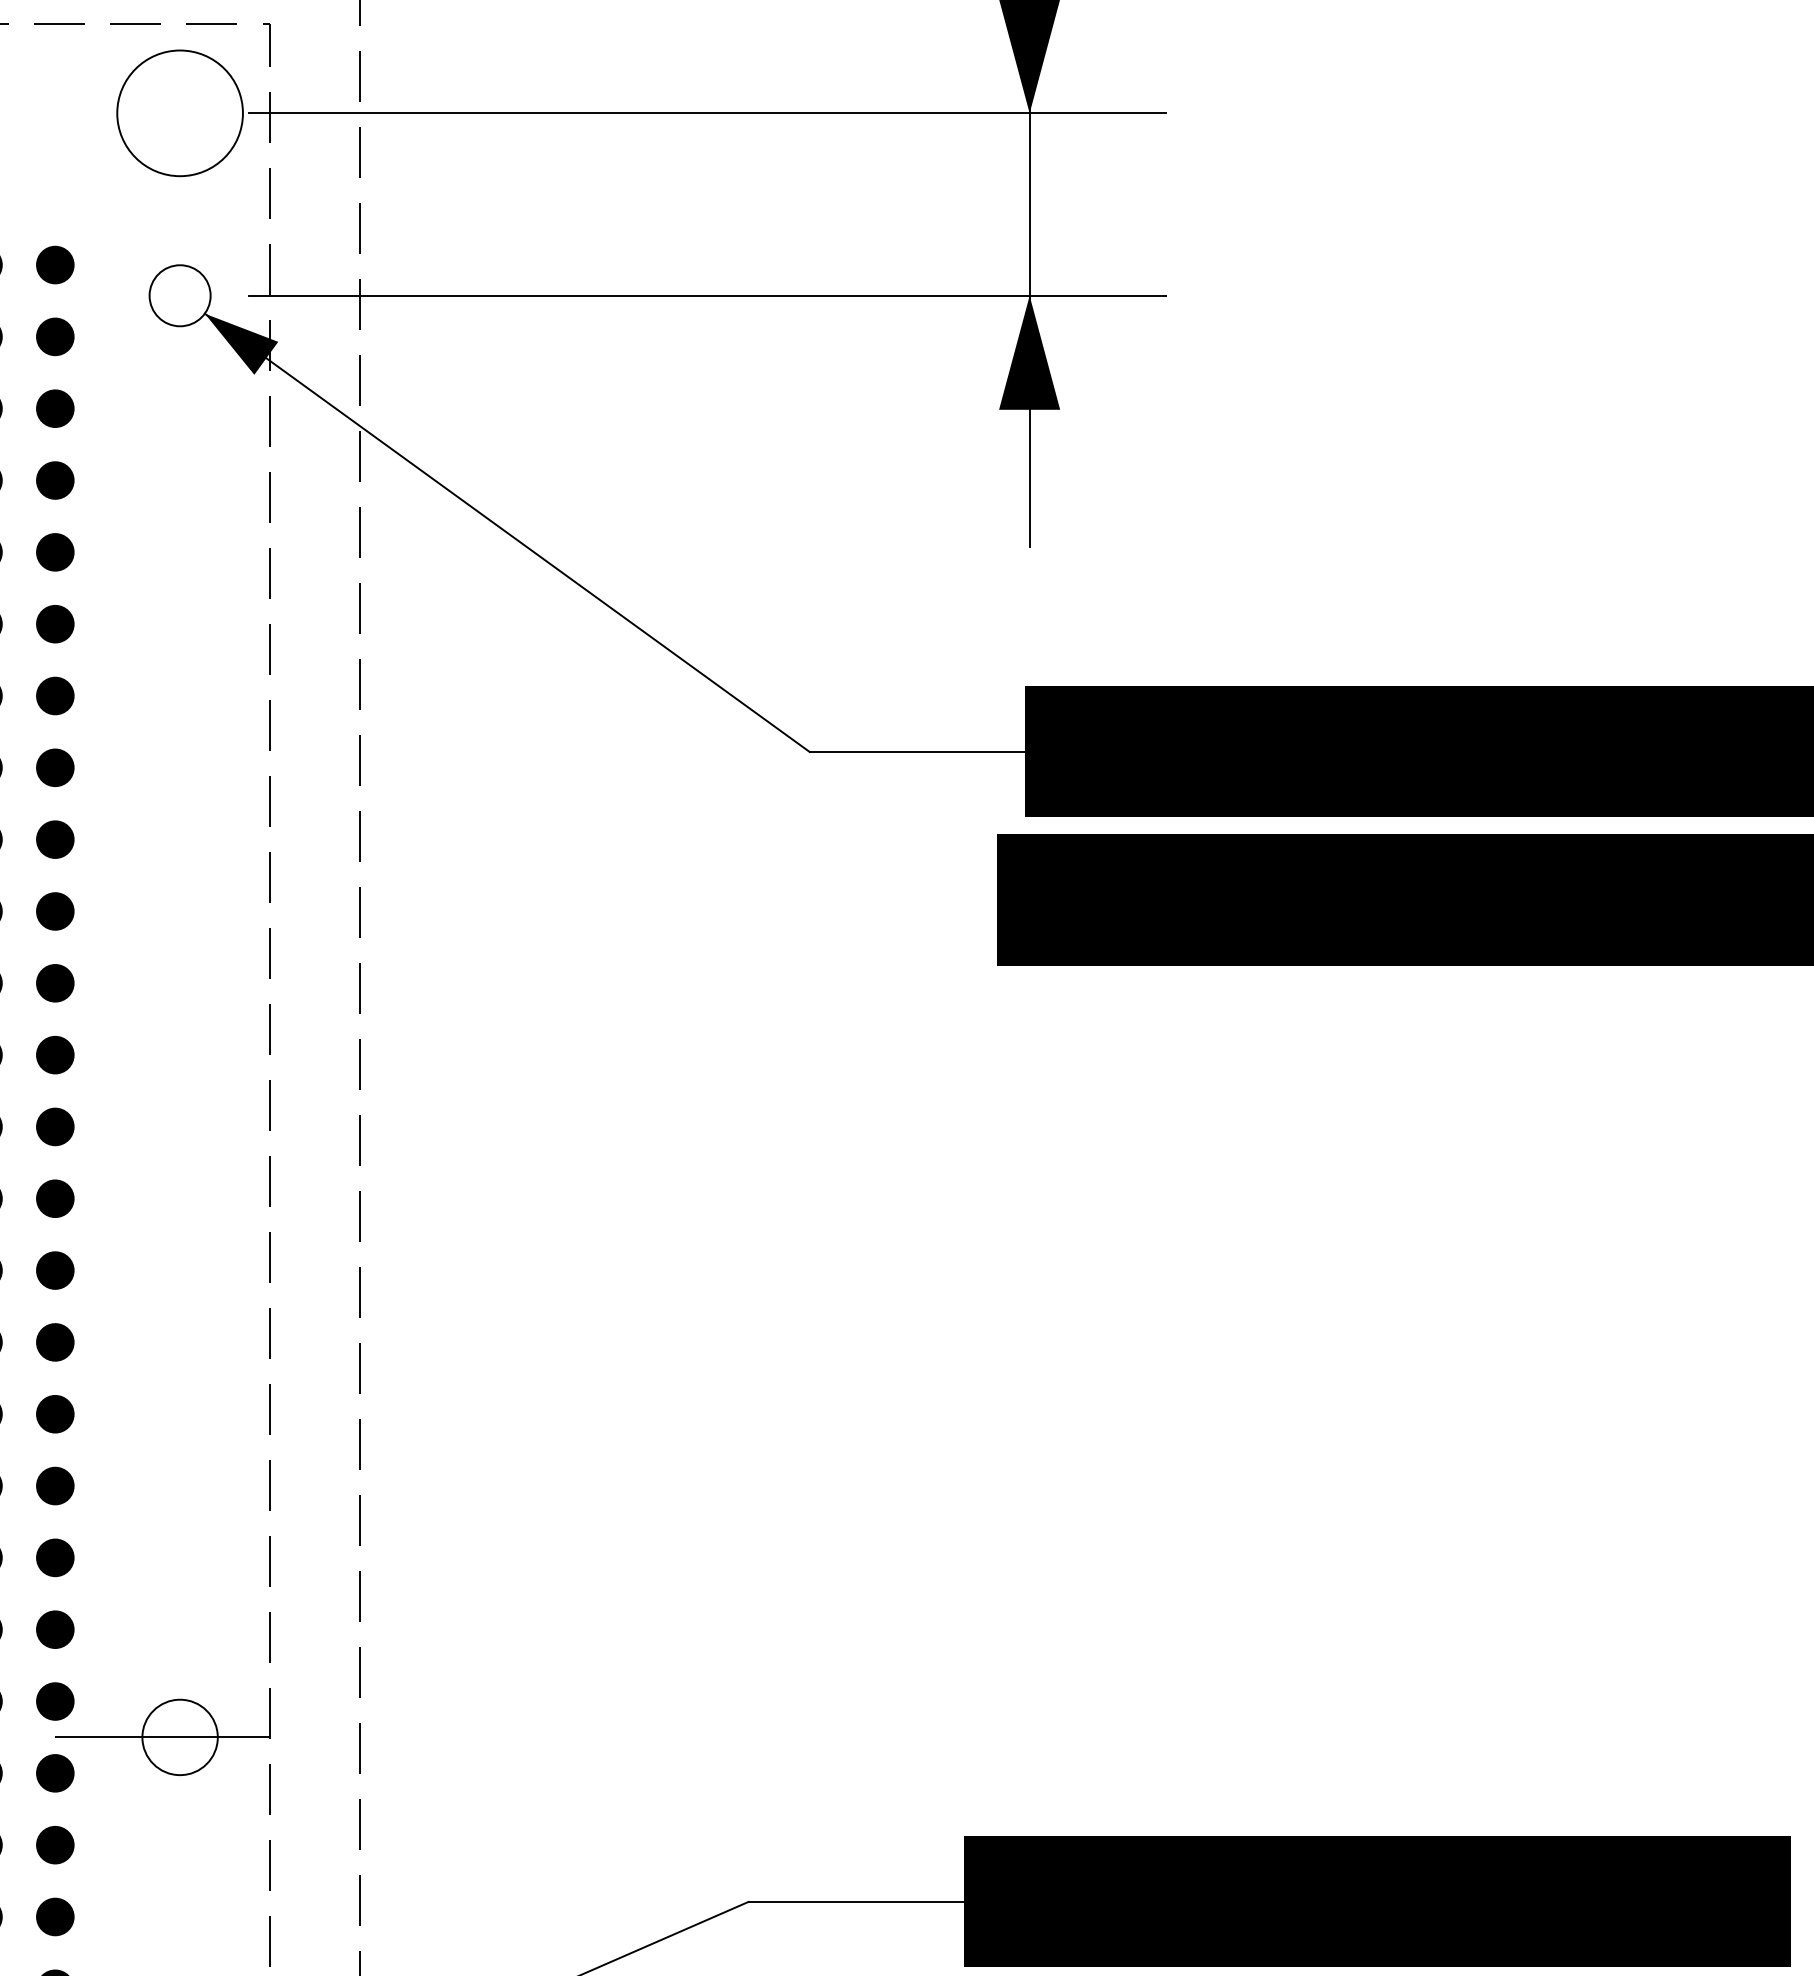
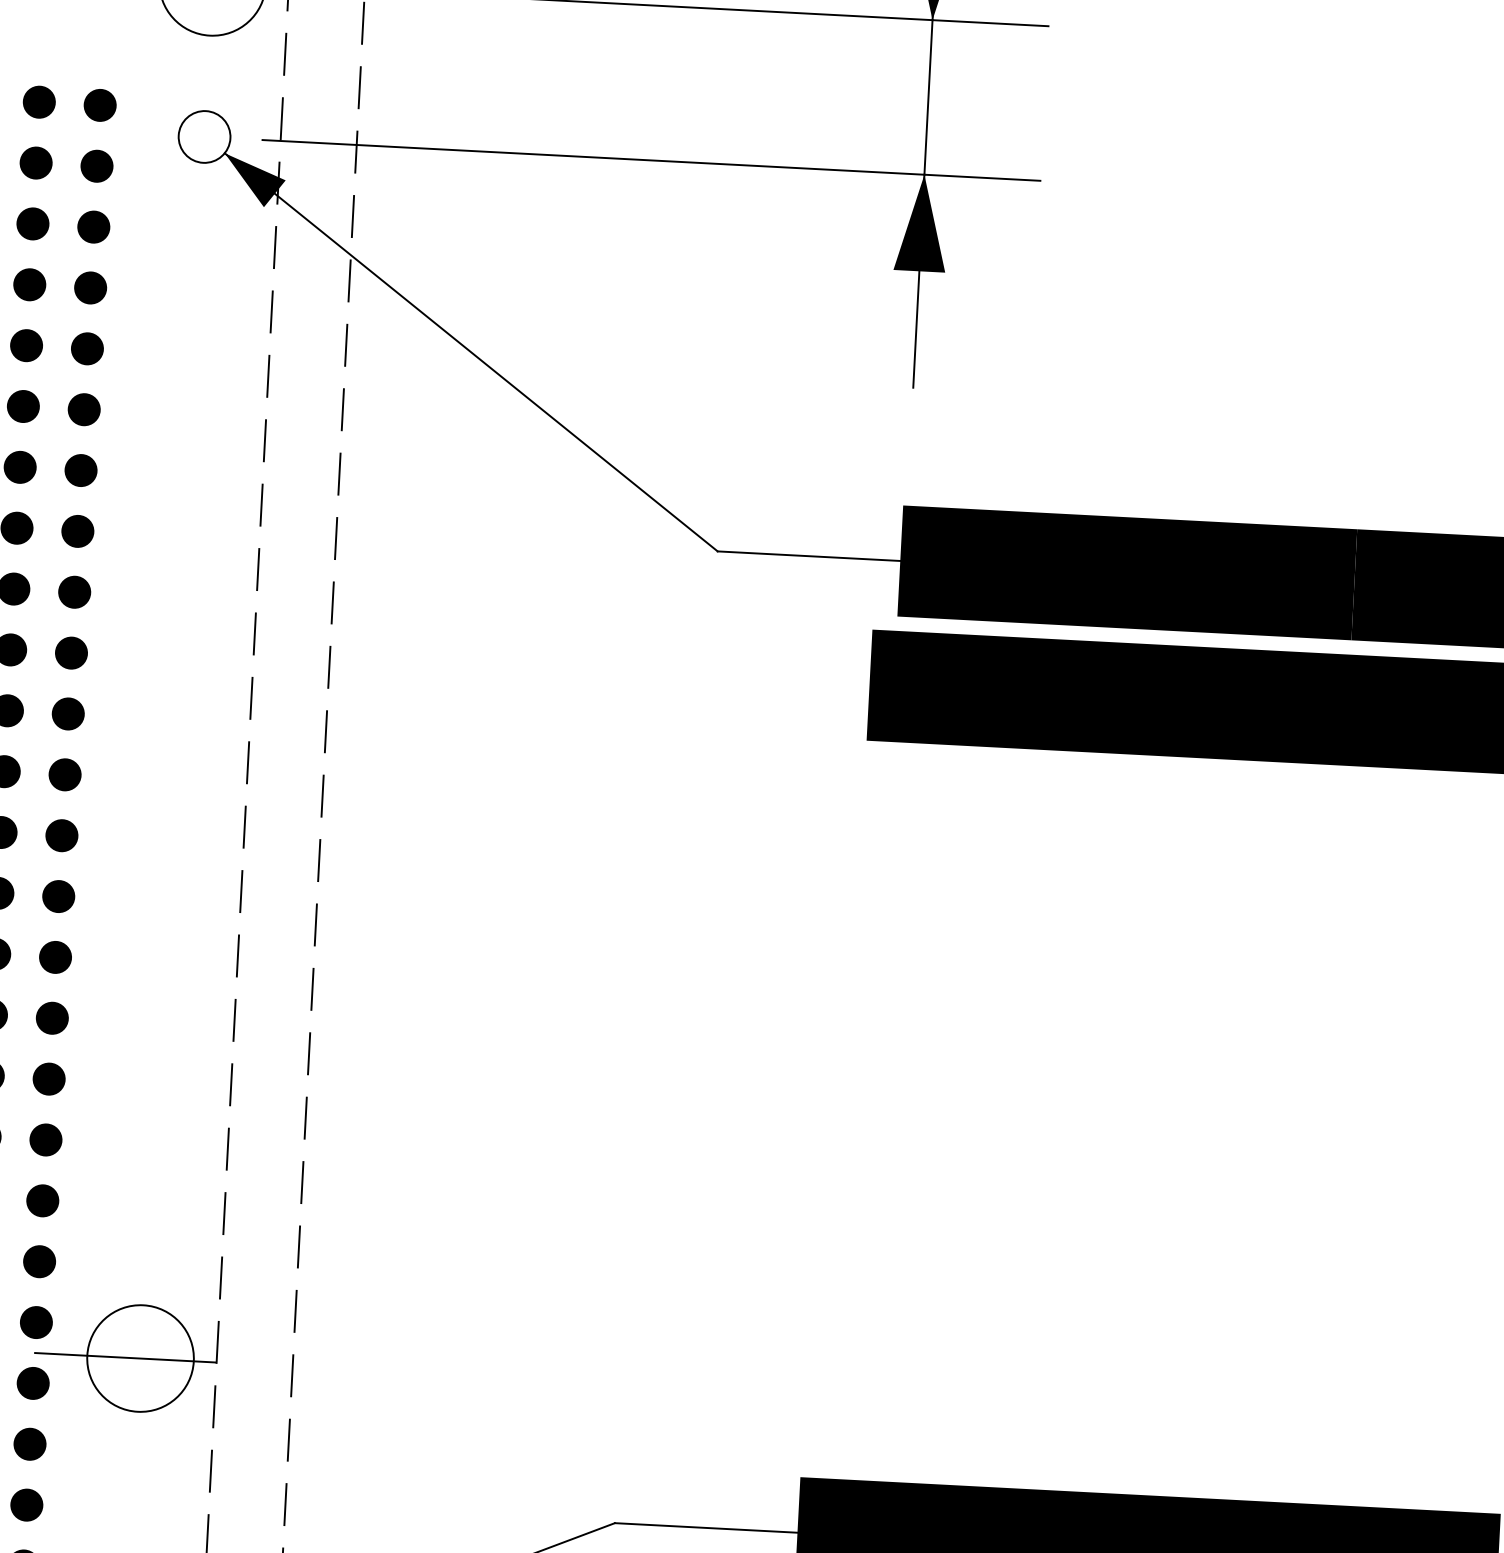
circle: (179, 1737) -> (140, 1358), size x1.67

